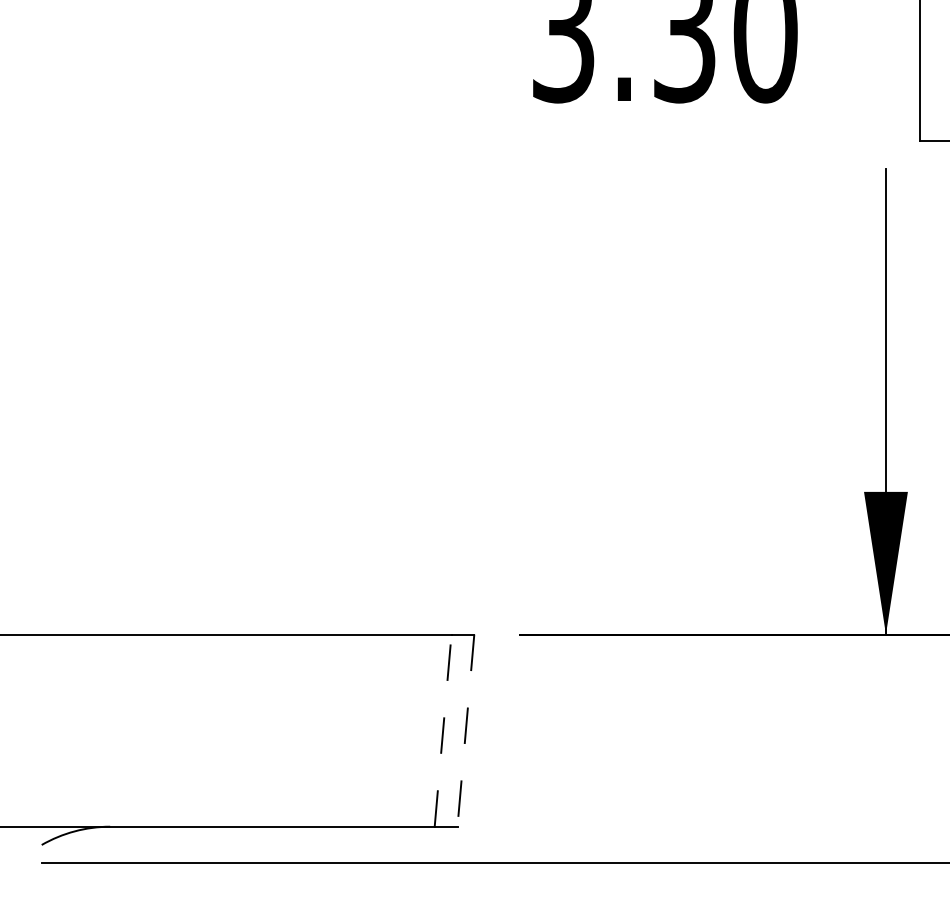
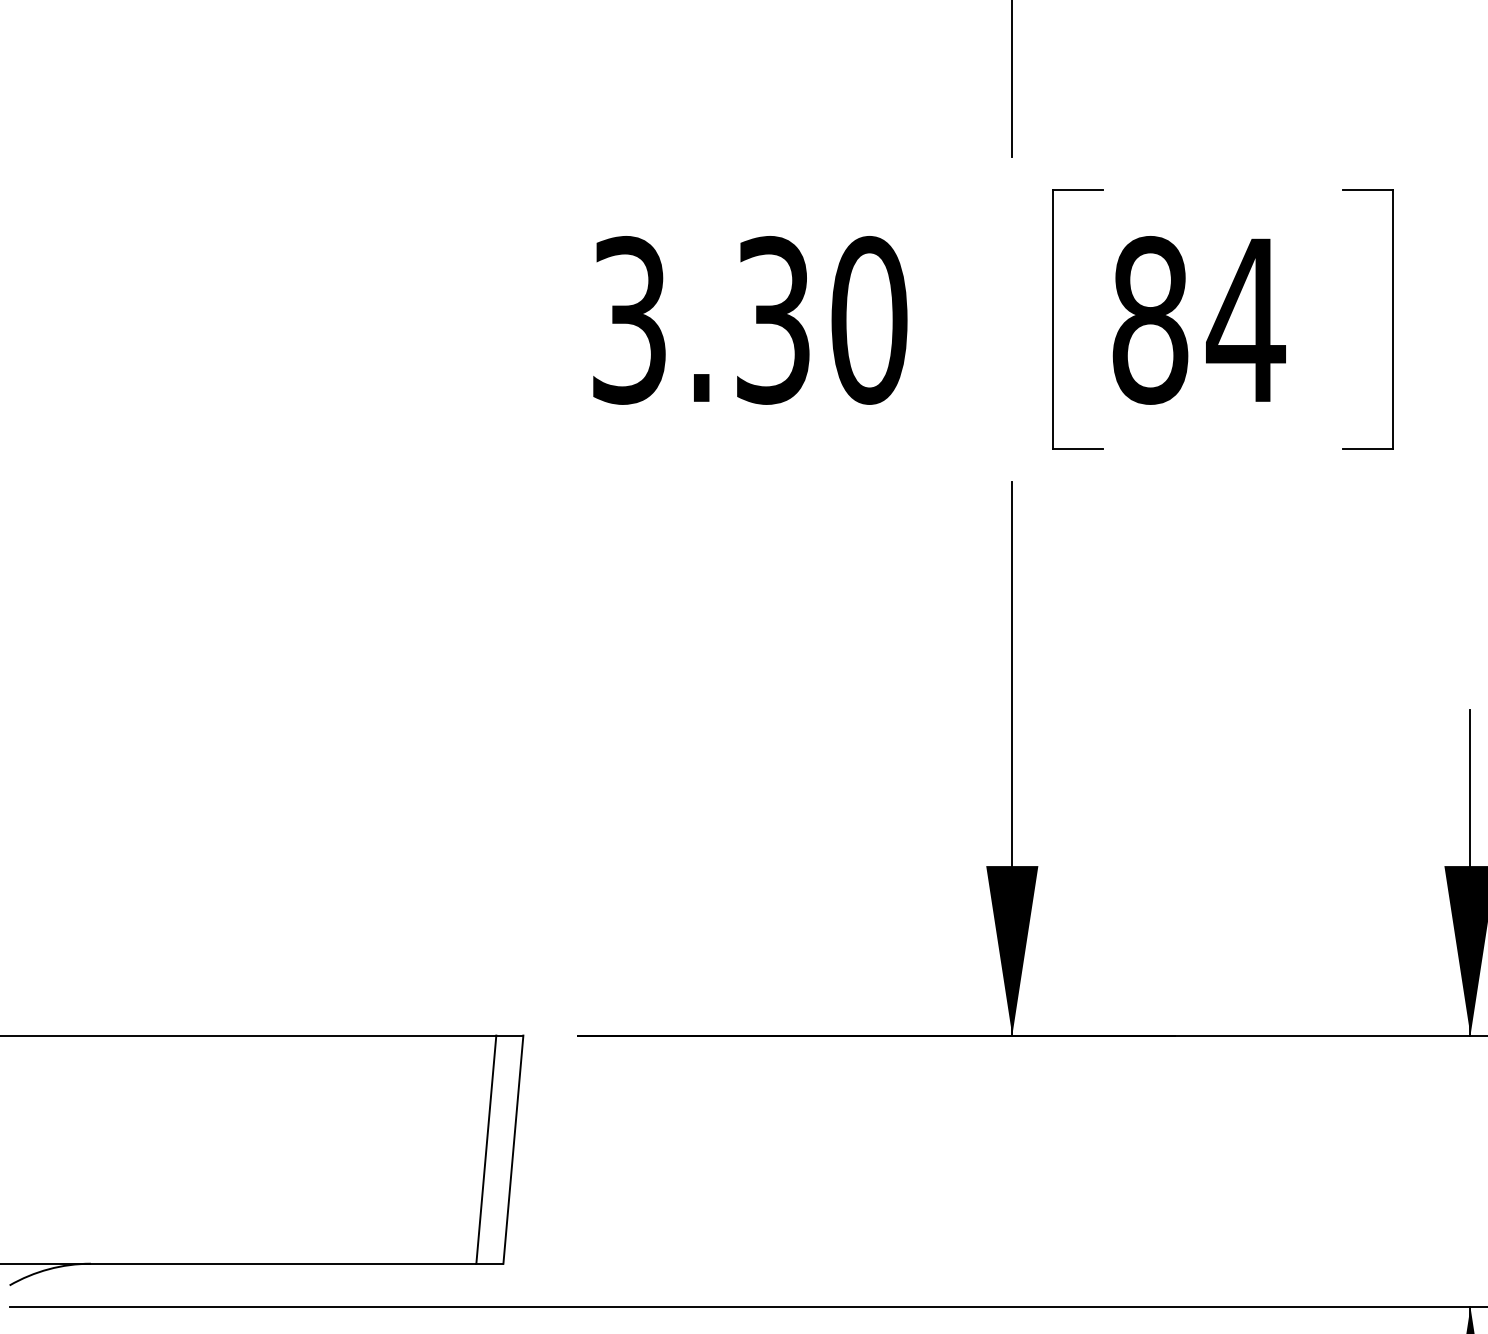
line: (443, 730) -> (486, 1149), dashed -> solid
line: (465, 730) -> (513, 1149), dashed -> solid

